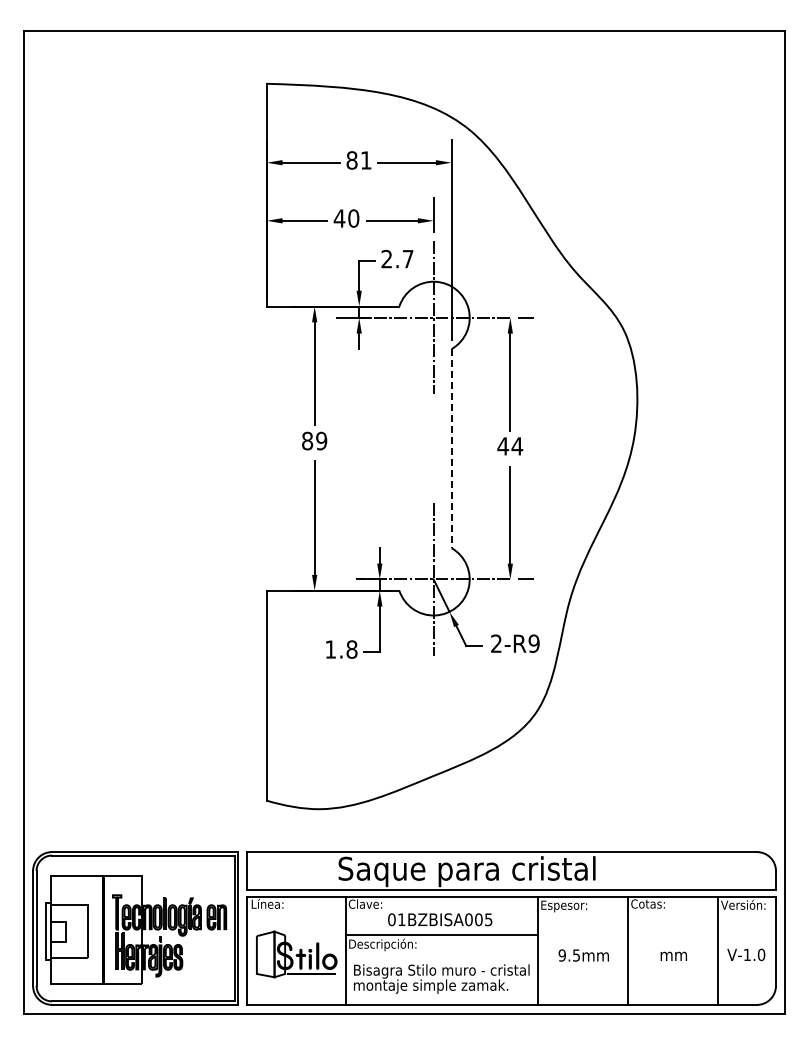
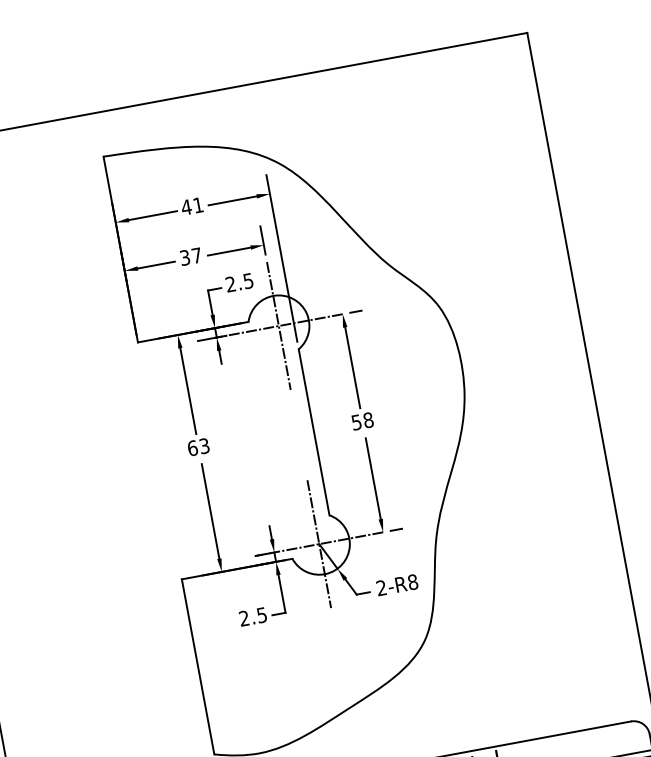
text: (351, 160) -> (186, 207), 81 -> 41
text: (346, 218) -> (190, 256), 40 -> 37
text: (407, 259) -> (248, 281), 2.7 -> 2.5
text: (314, 440) -> (198, 446), 89 -> 63
text: (510, 446) -> (362, 421), 44 -> 58
line: (451, 448) -> (313, 432), dashed -> solid
text: (533, 643) -> (412, 582), 2-R9 -> 2-R8
text: (341, 649) -> (253, 616), 1.8 -> 2.5

